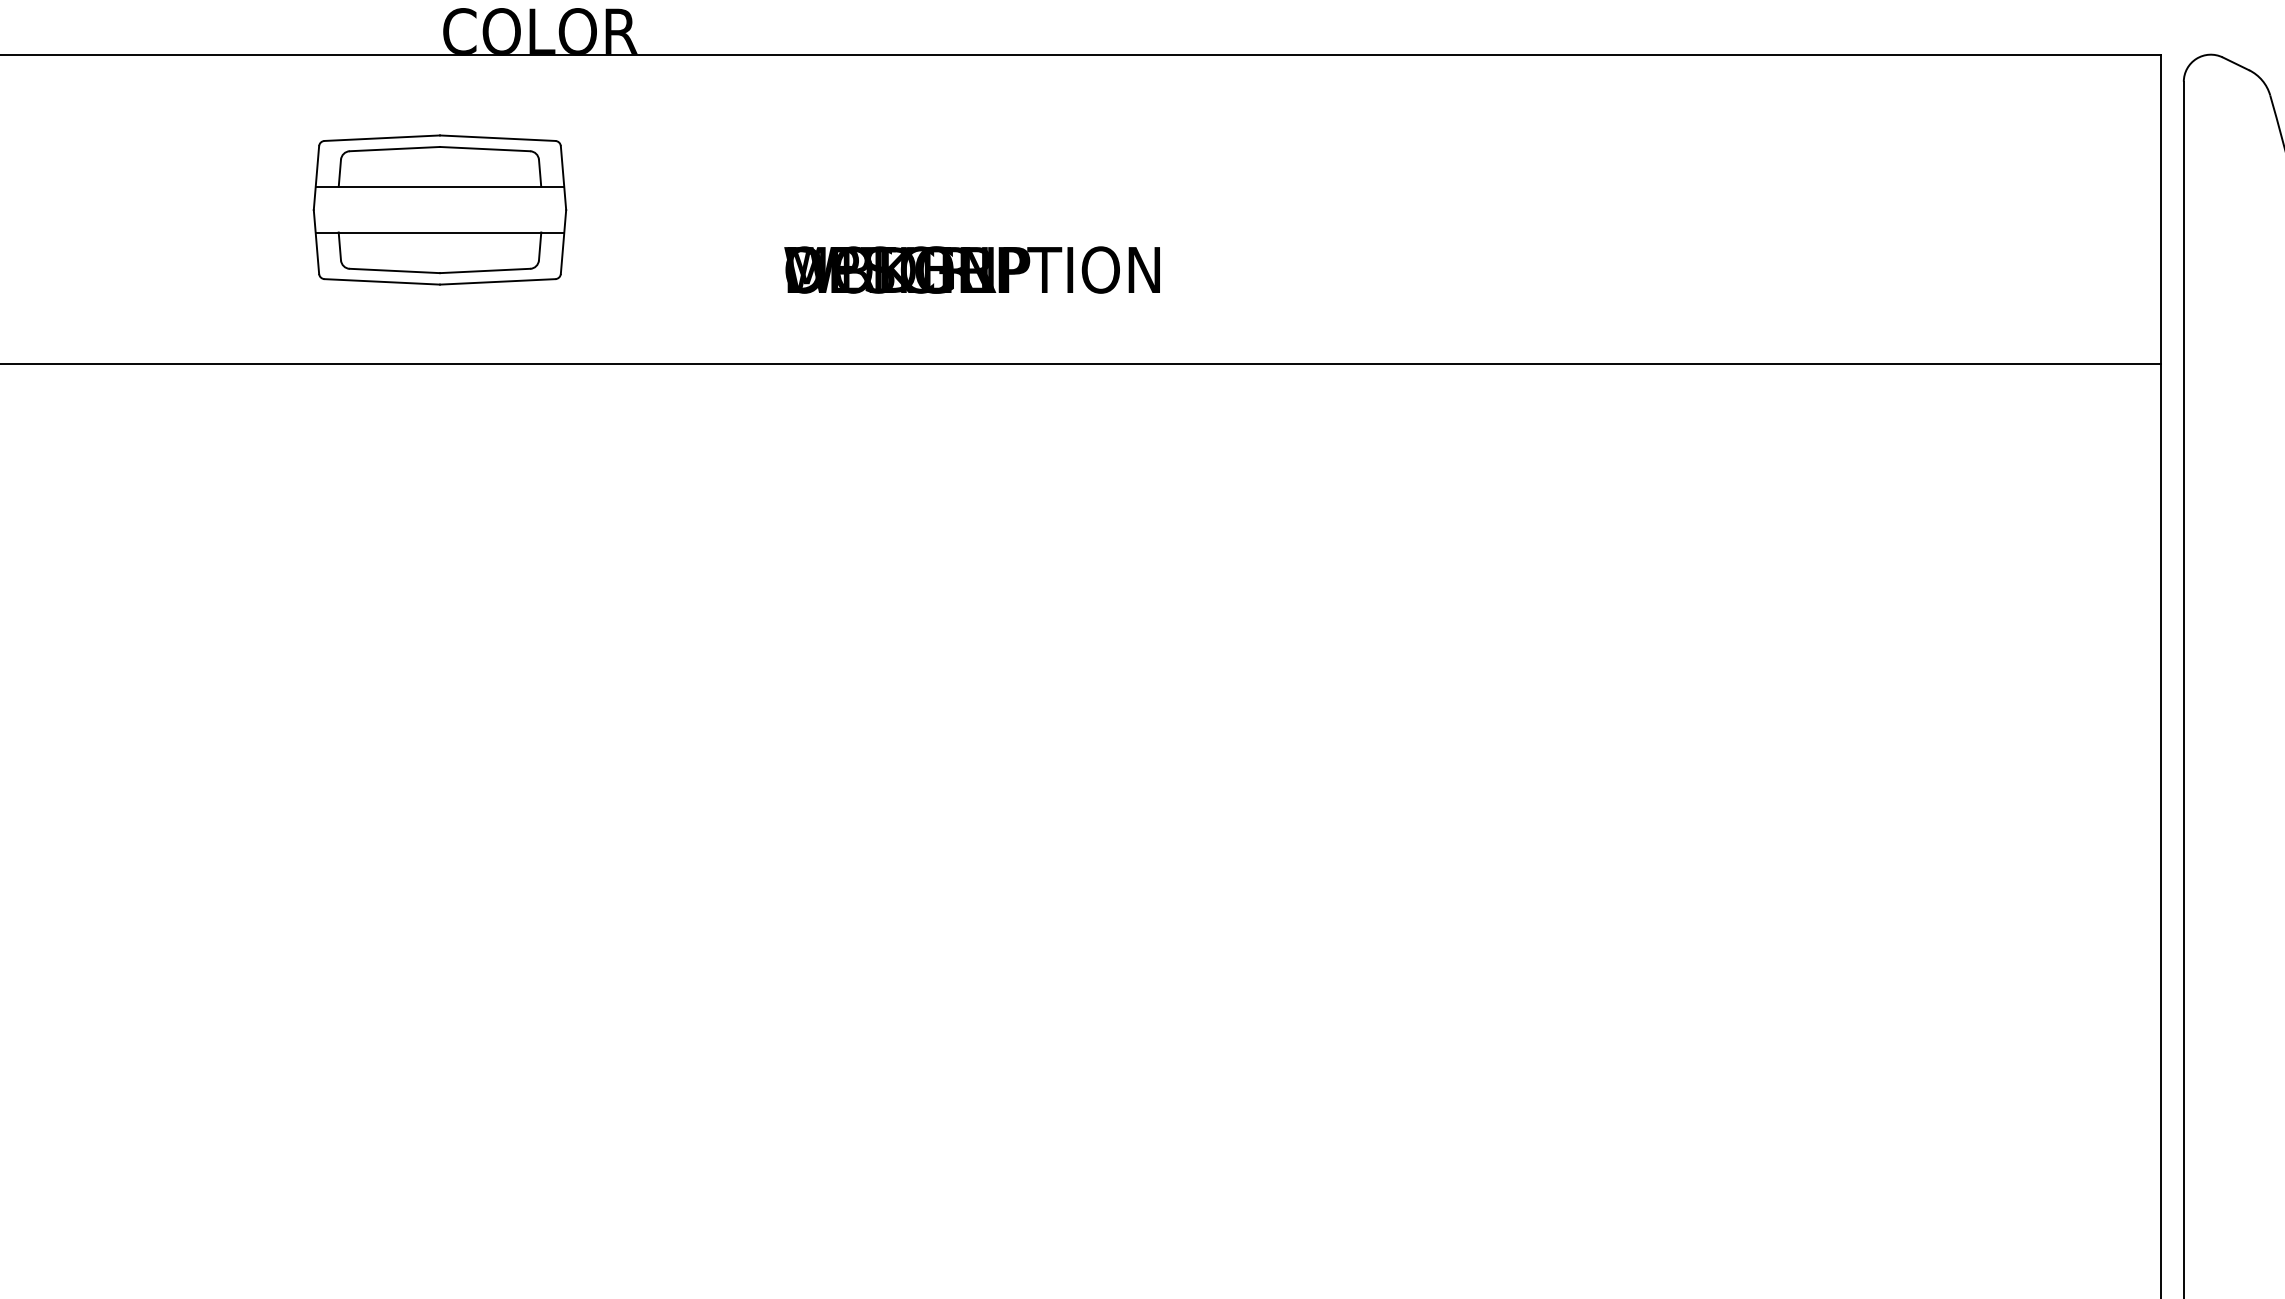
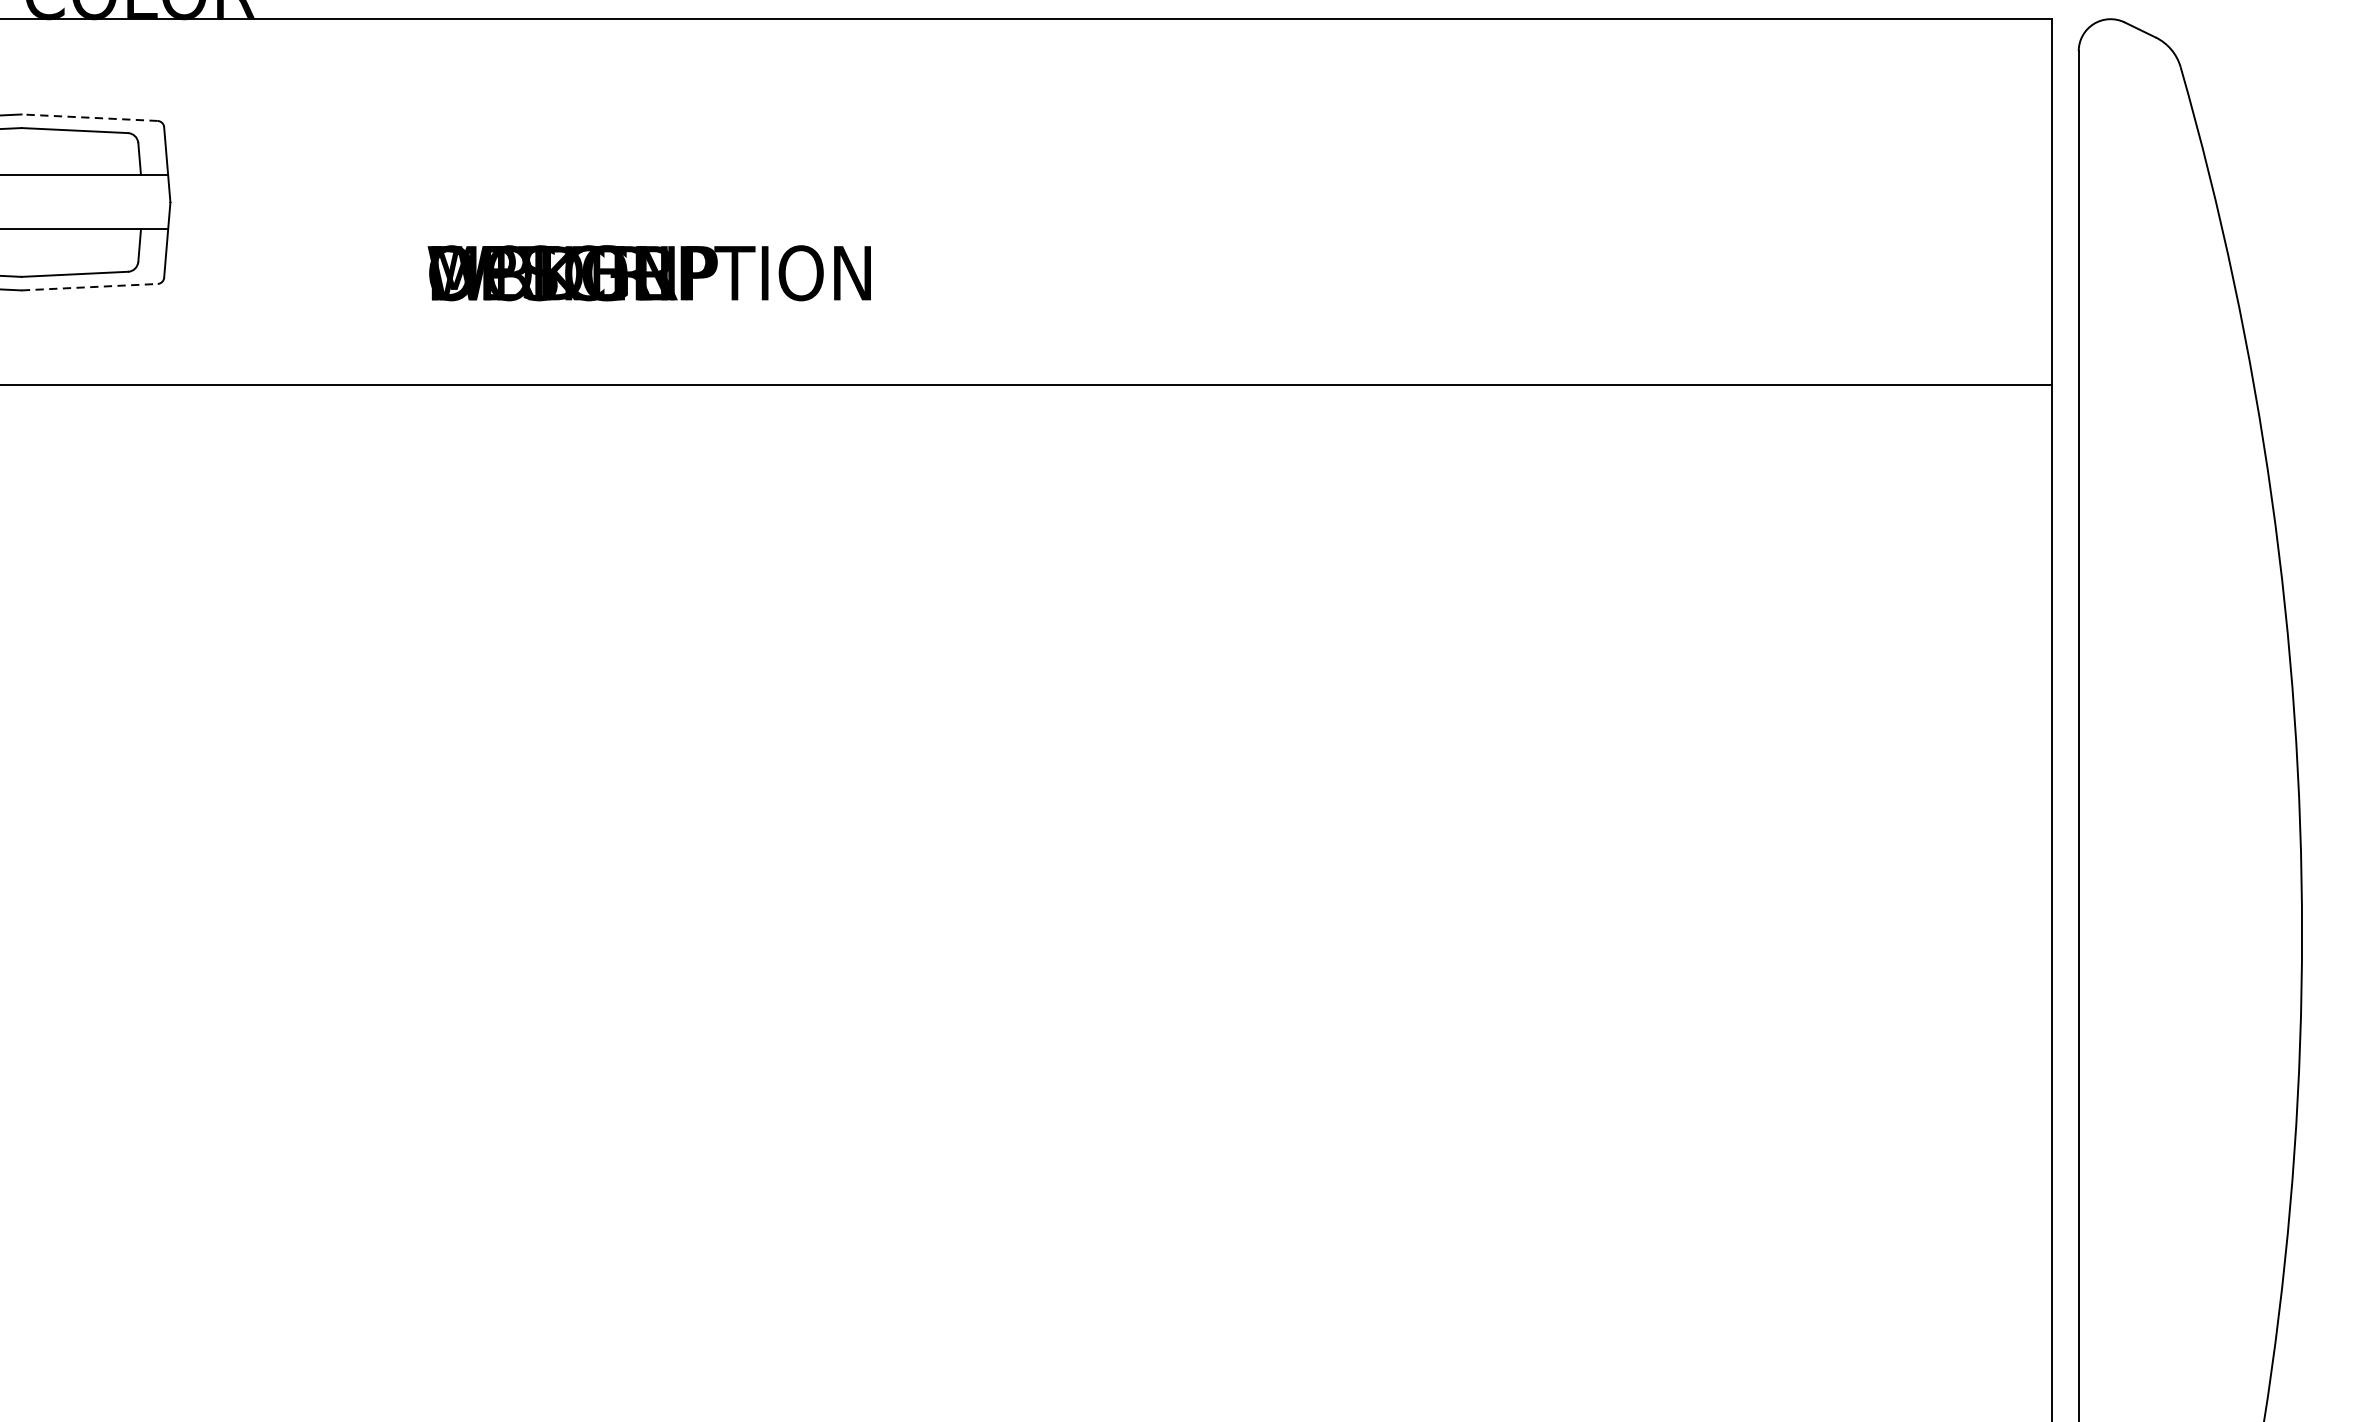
line: (497, 138) -> (89, 118), solid -> dashed
line: (497, 281) -> (89, 286), solid -> dashed

